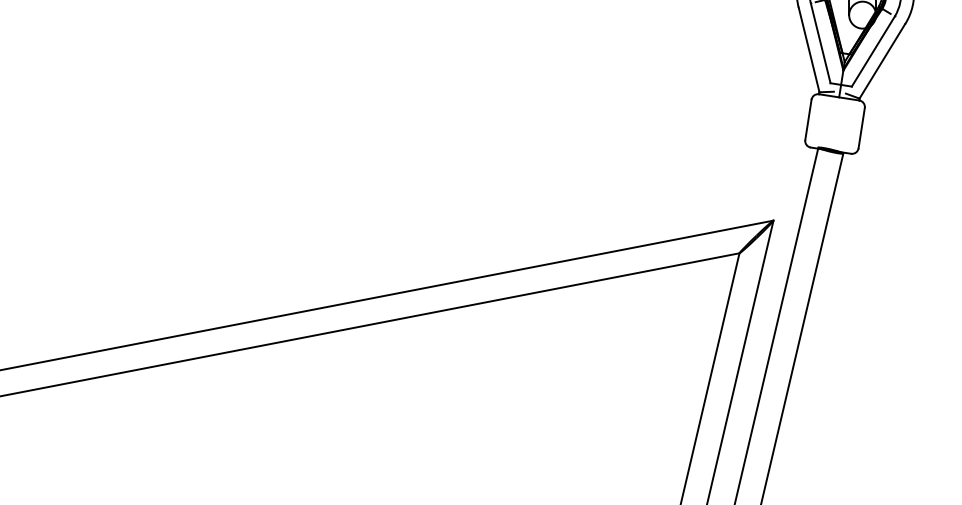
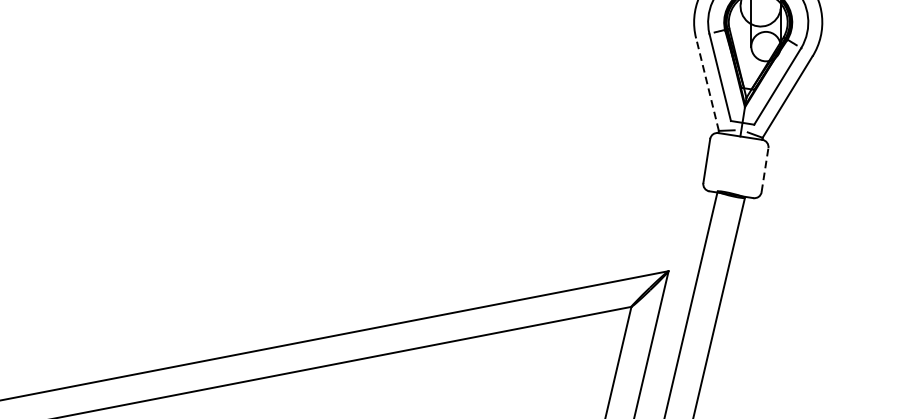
line: (809, 49) -> (707, 84), solid -> dashed
line: (861, 127) -> (764, 169), solid -> dashed

